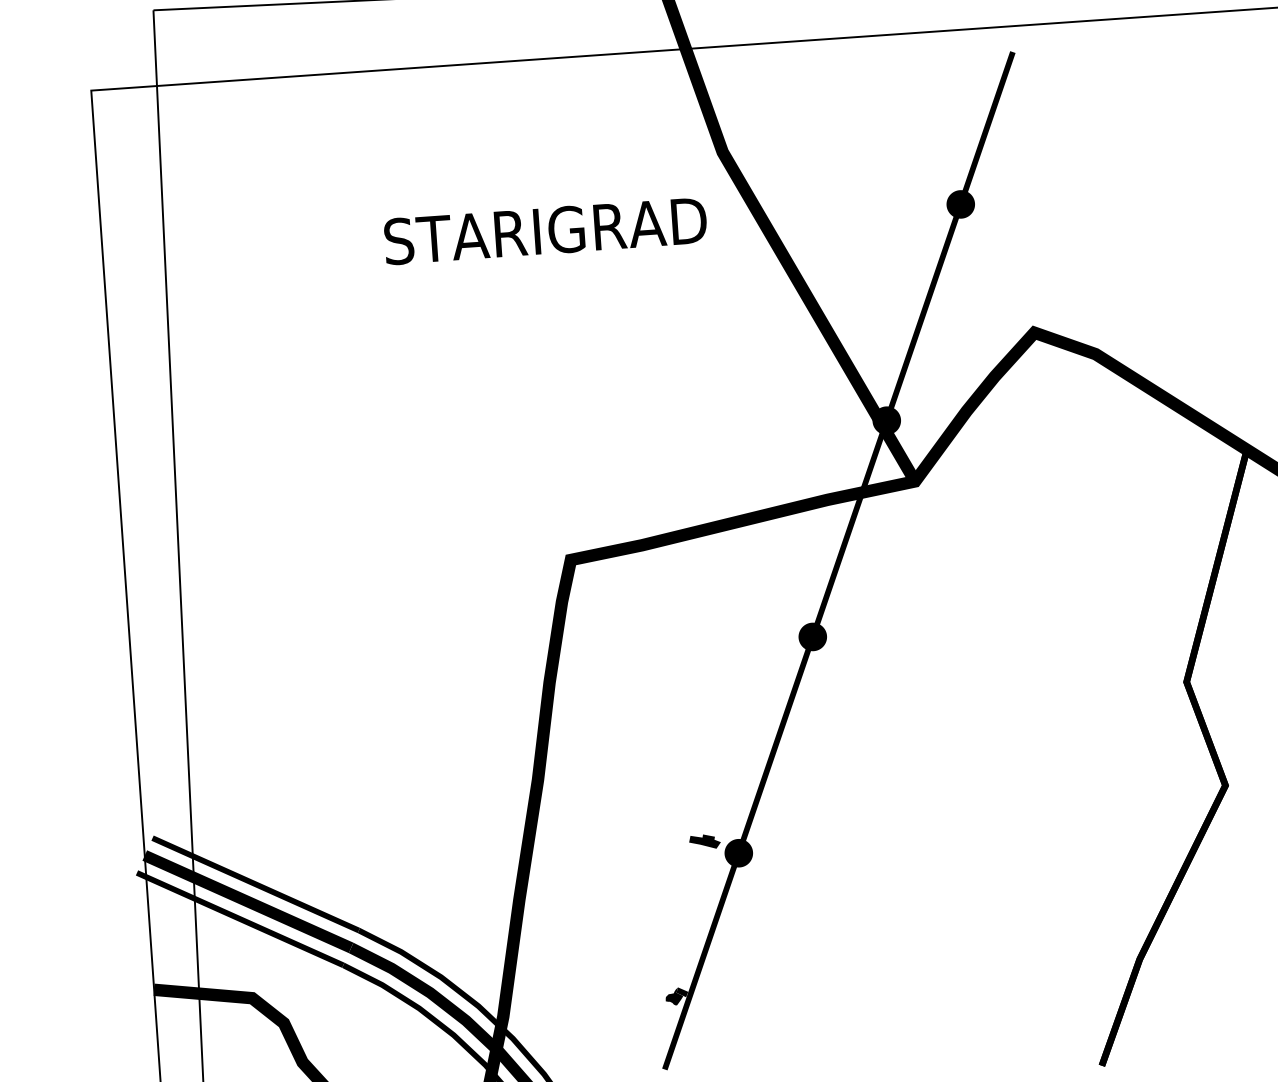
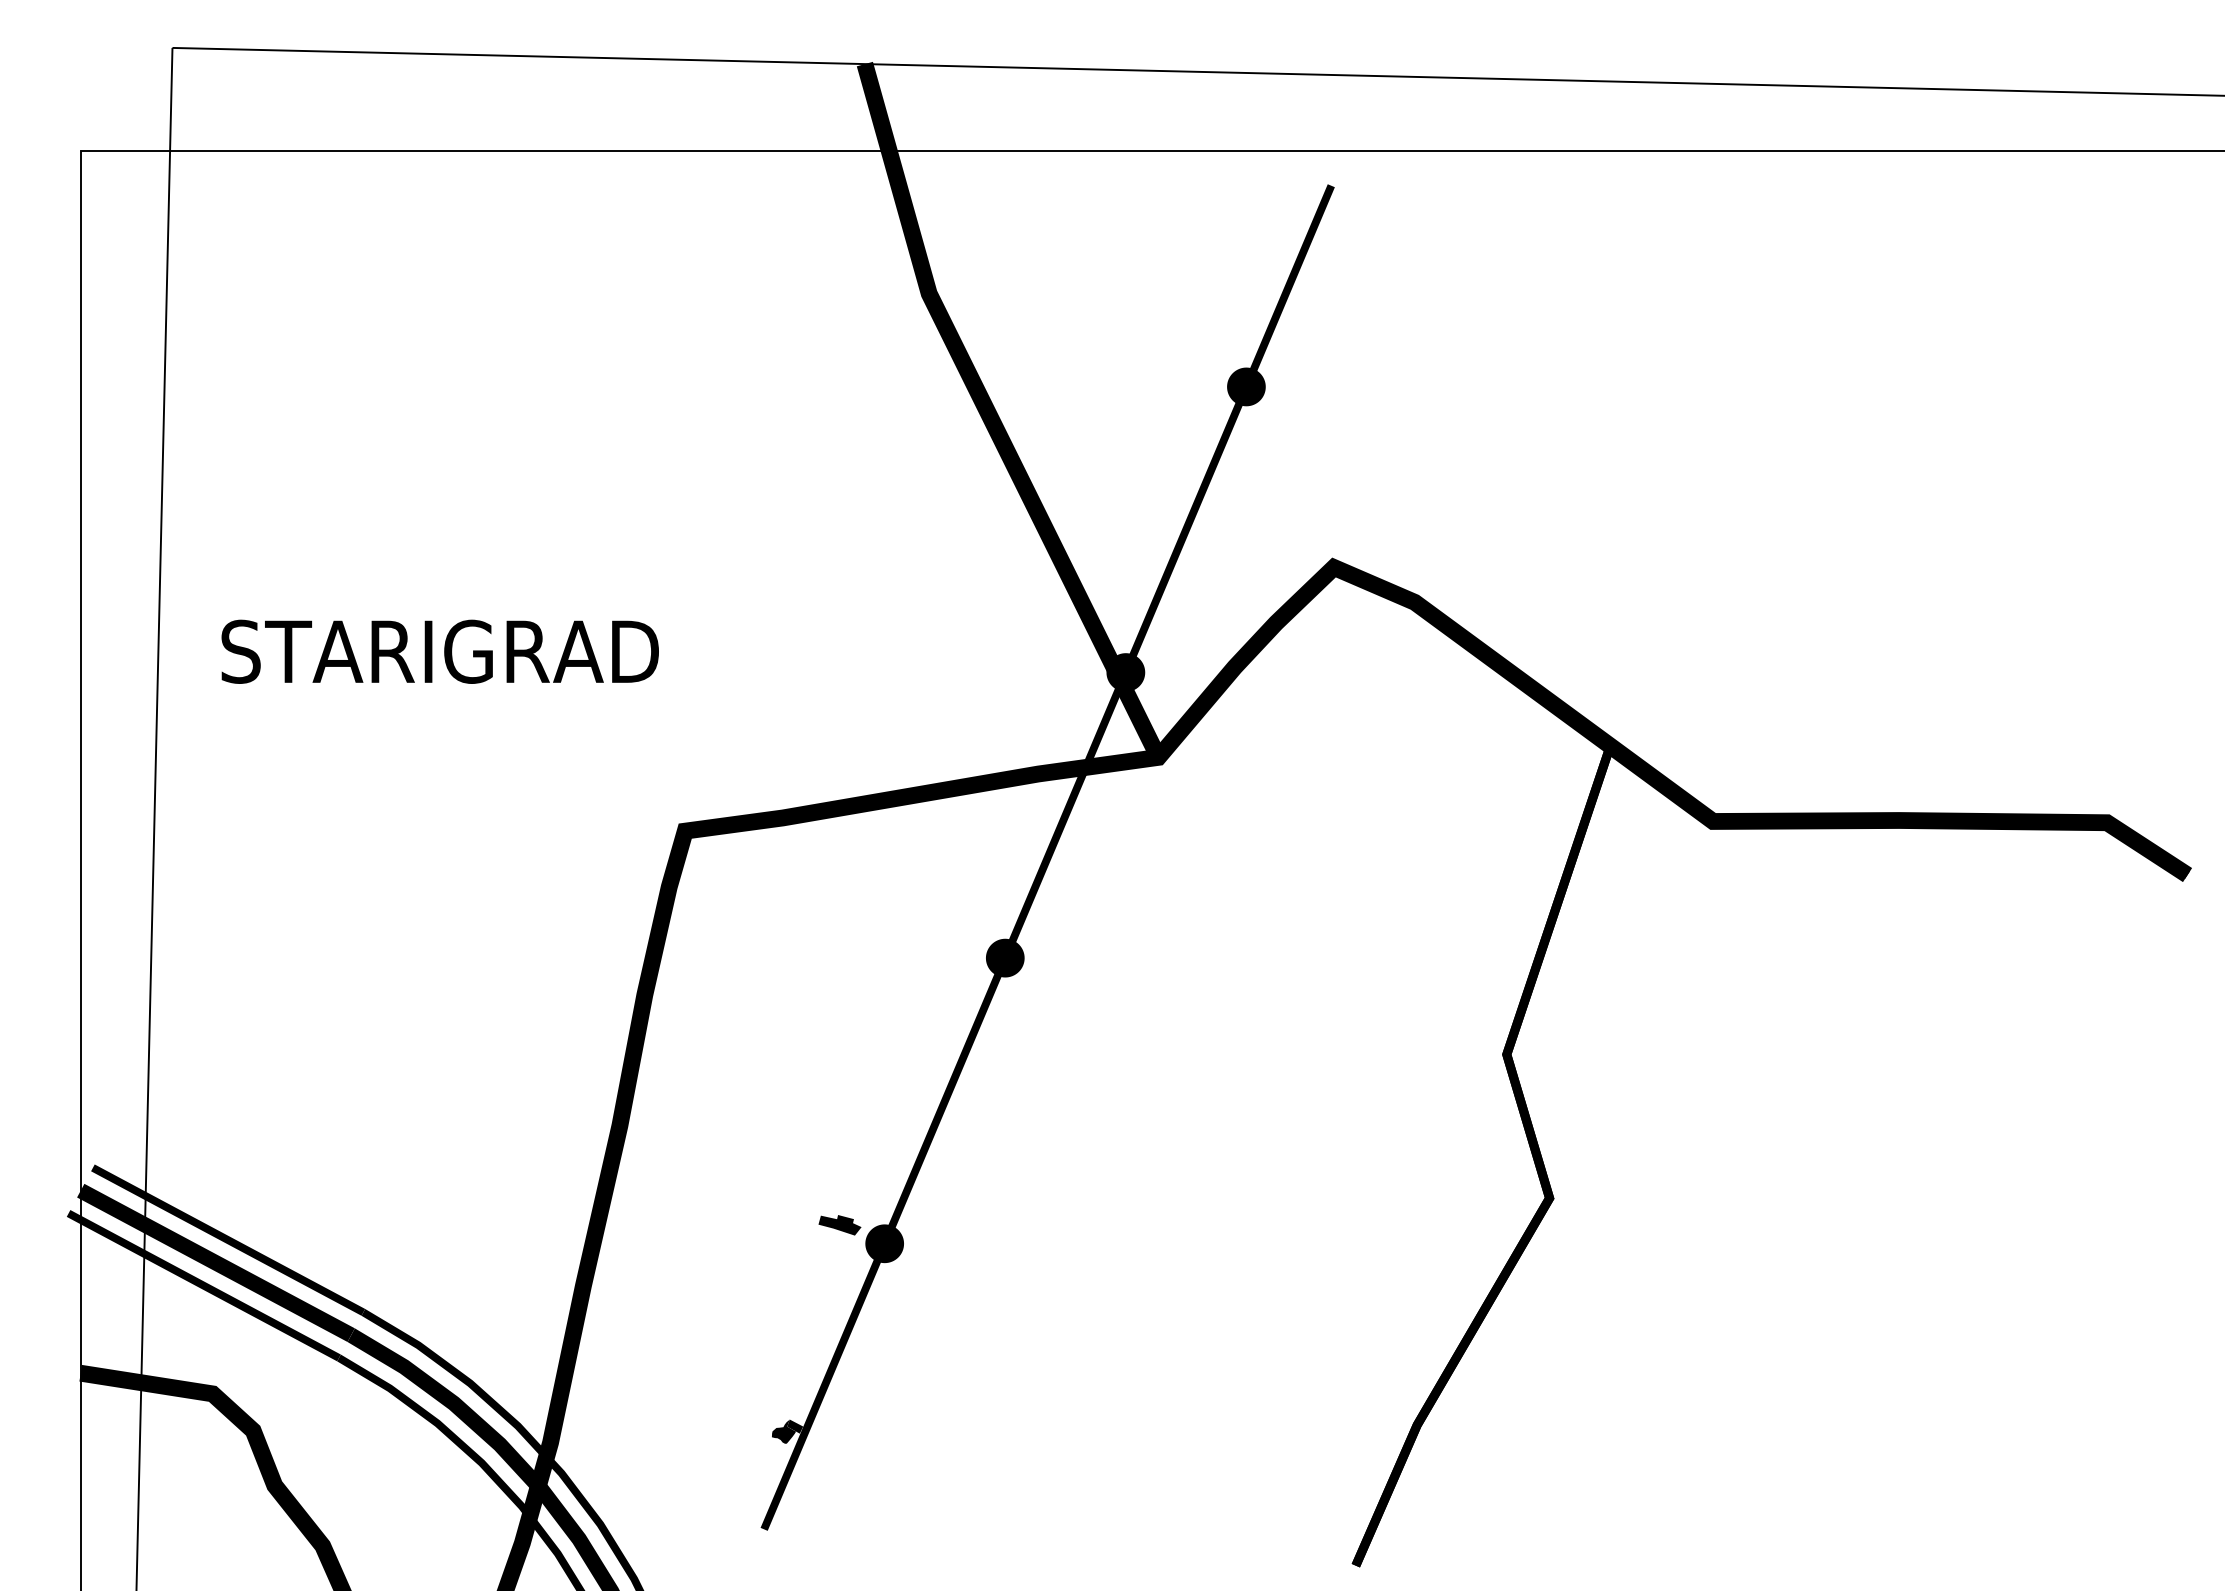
text: (545, 230) -> (439, 651), moved

